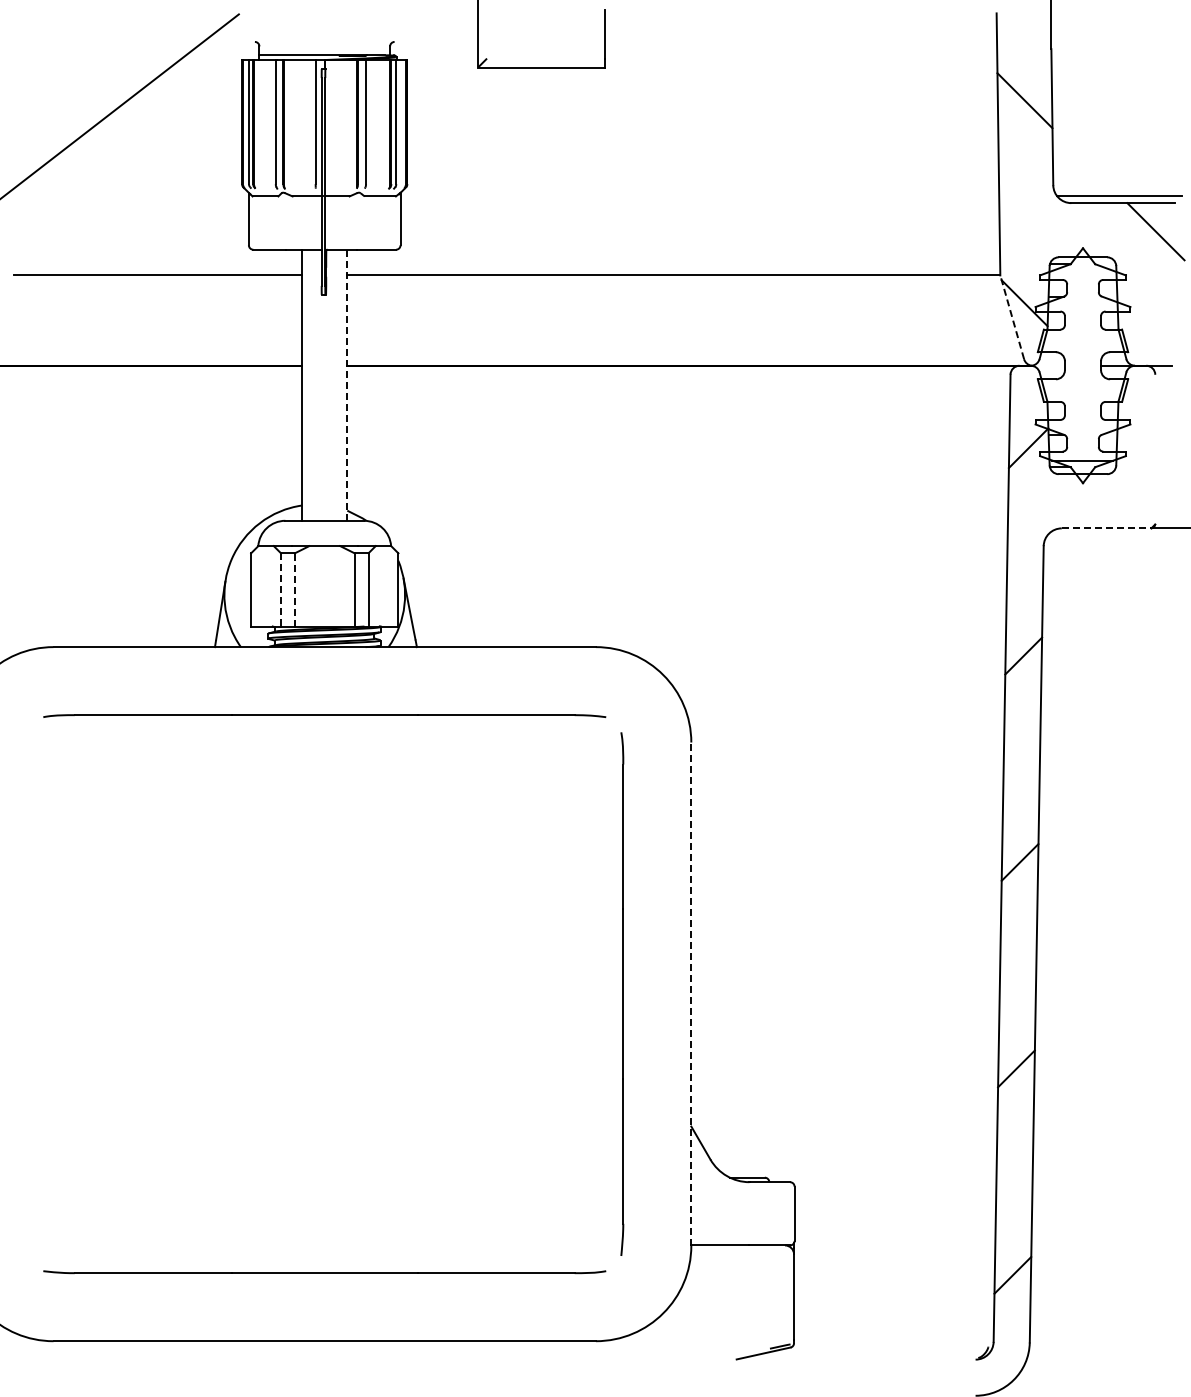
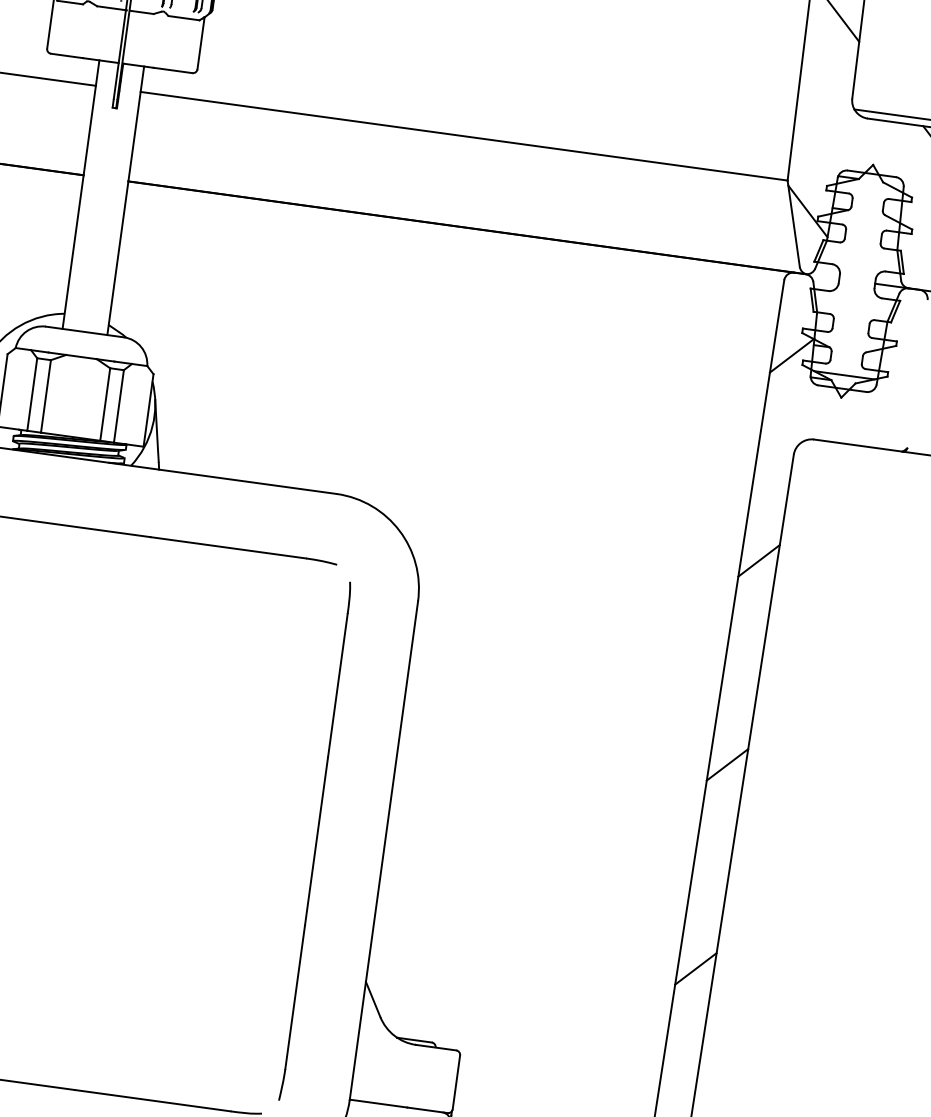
line: (1012, 317) -> (793, 223), dashed -> solid
line: (347, 385) -> (125, 201), dashed -> solid
line: (1106, 528) -> (858, 445), dashed -> solid
line: (281, 589) -> (32, 394), dashed -> solid
line: (294, 589) -> (45, 395), dashed -> solid
line: (691, 994) -> (384, 851), dashed -> solid

